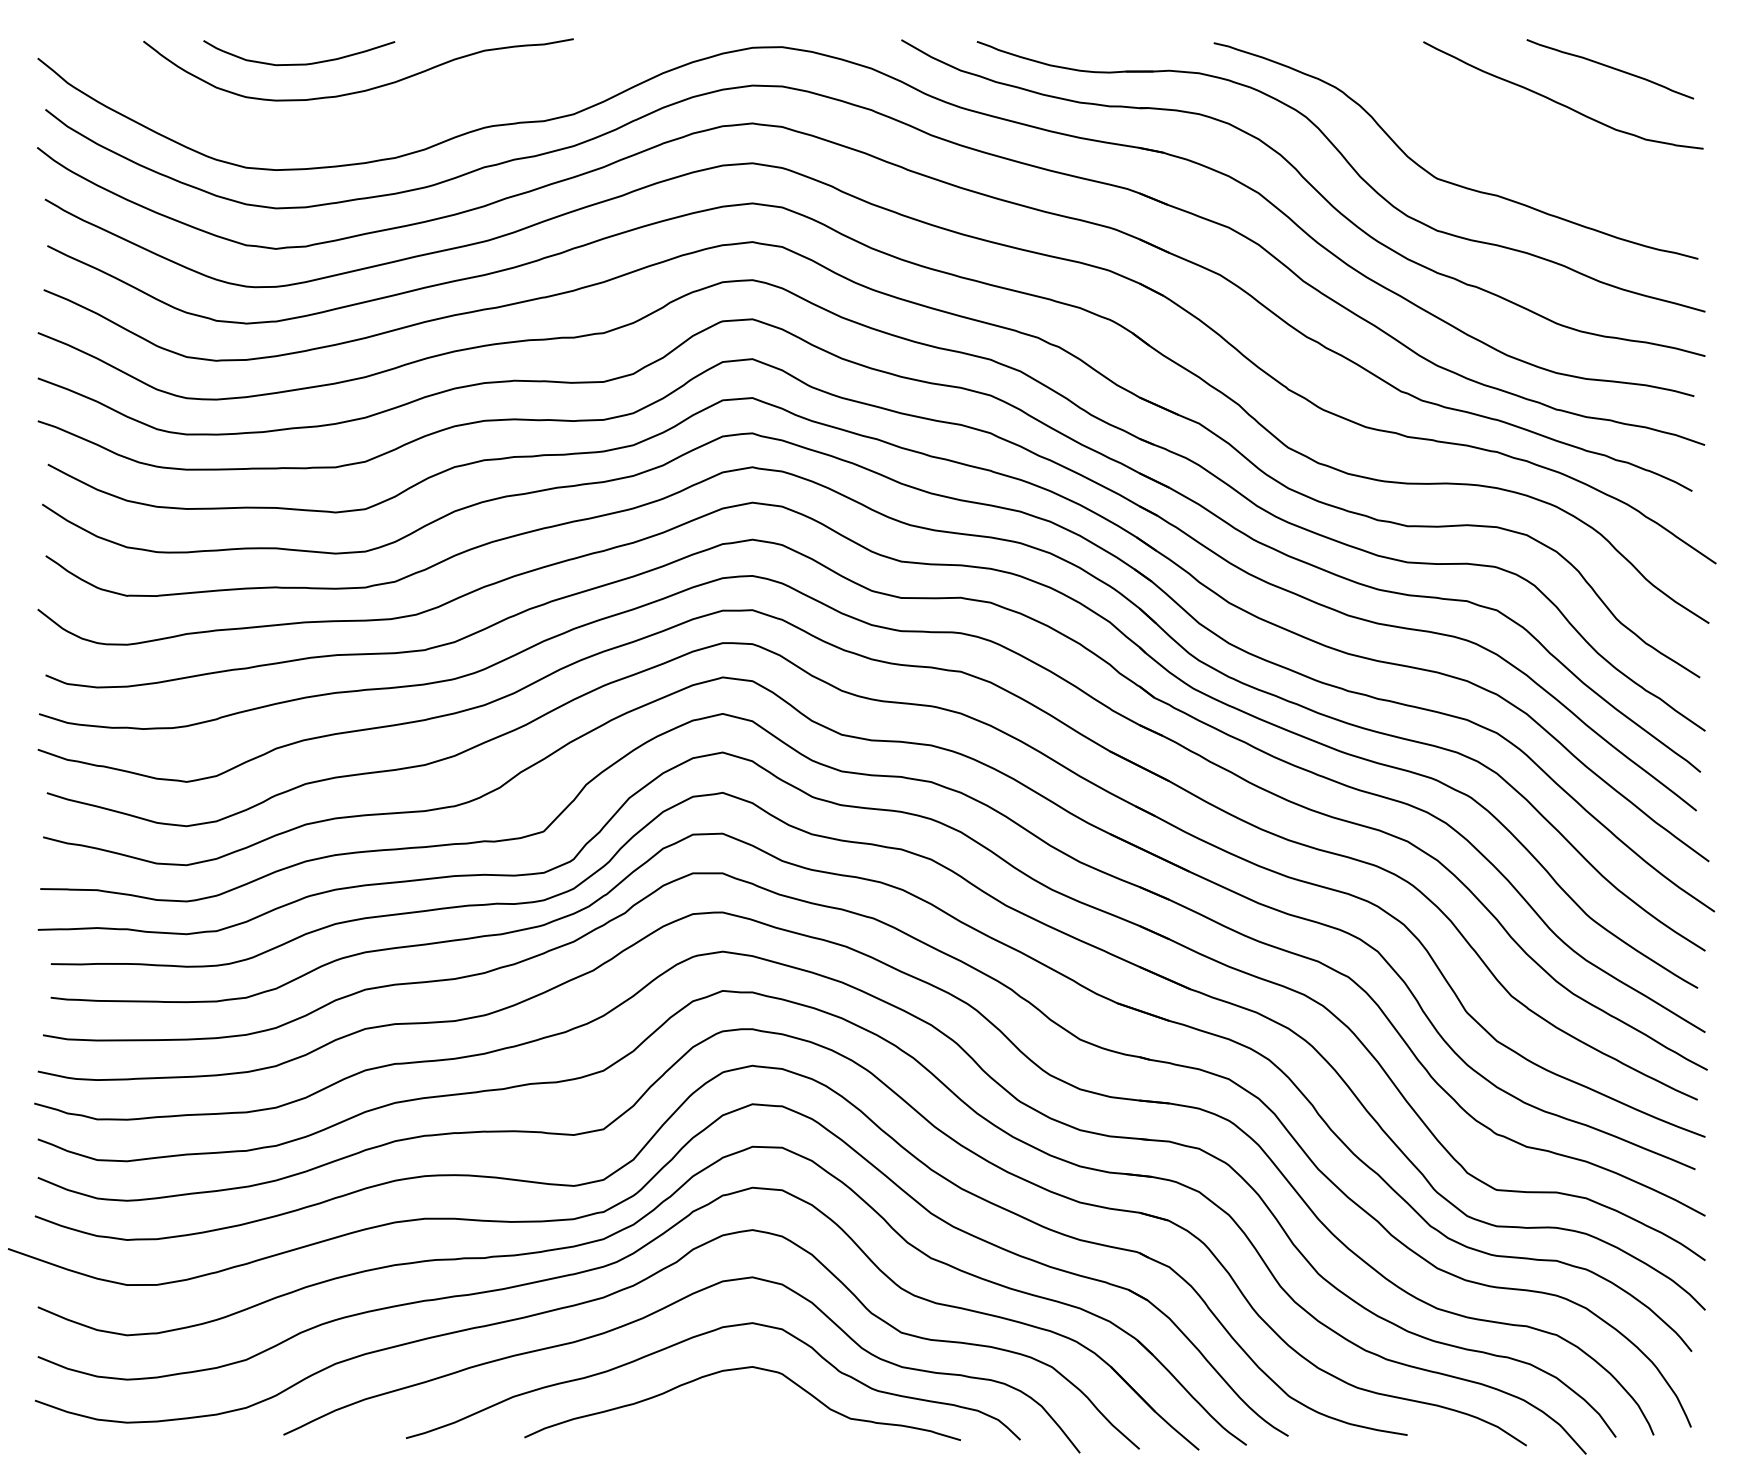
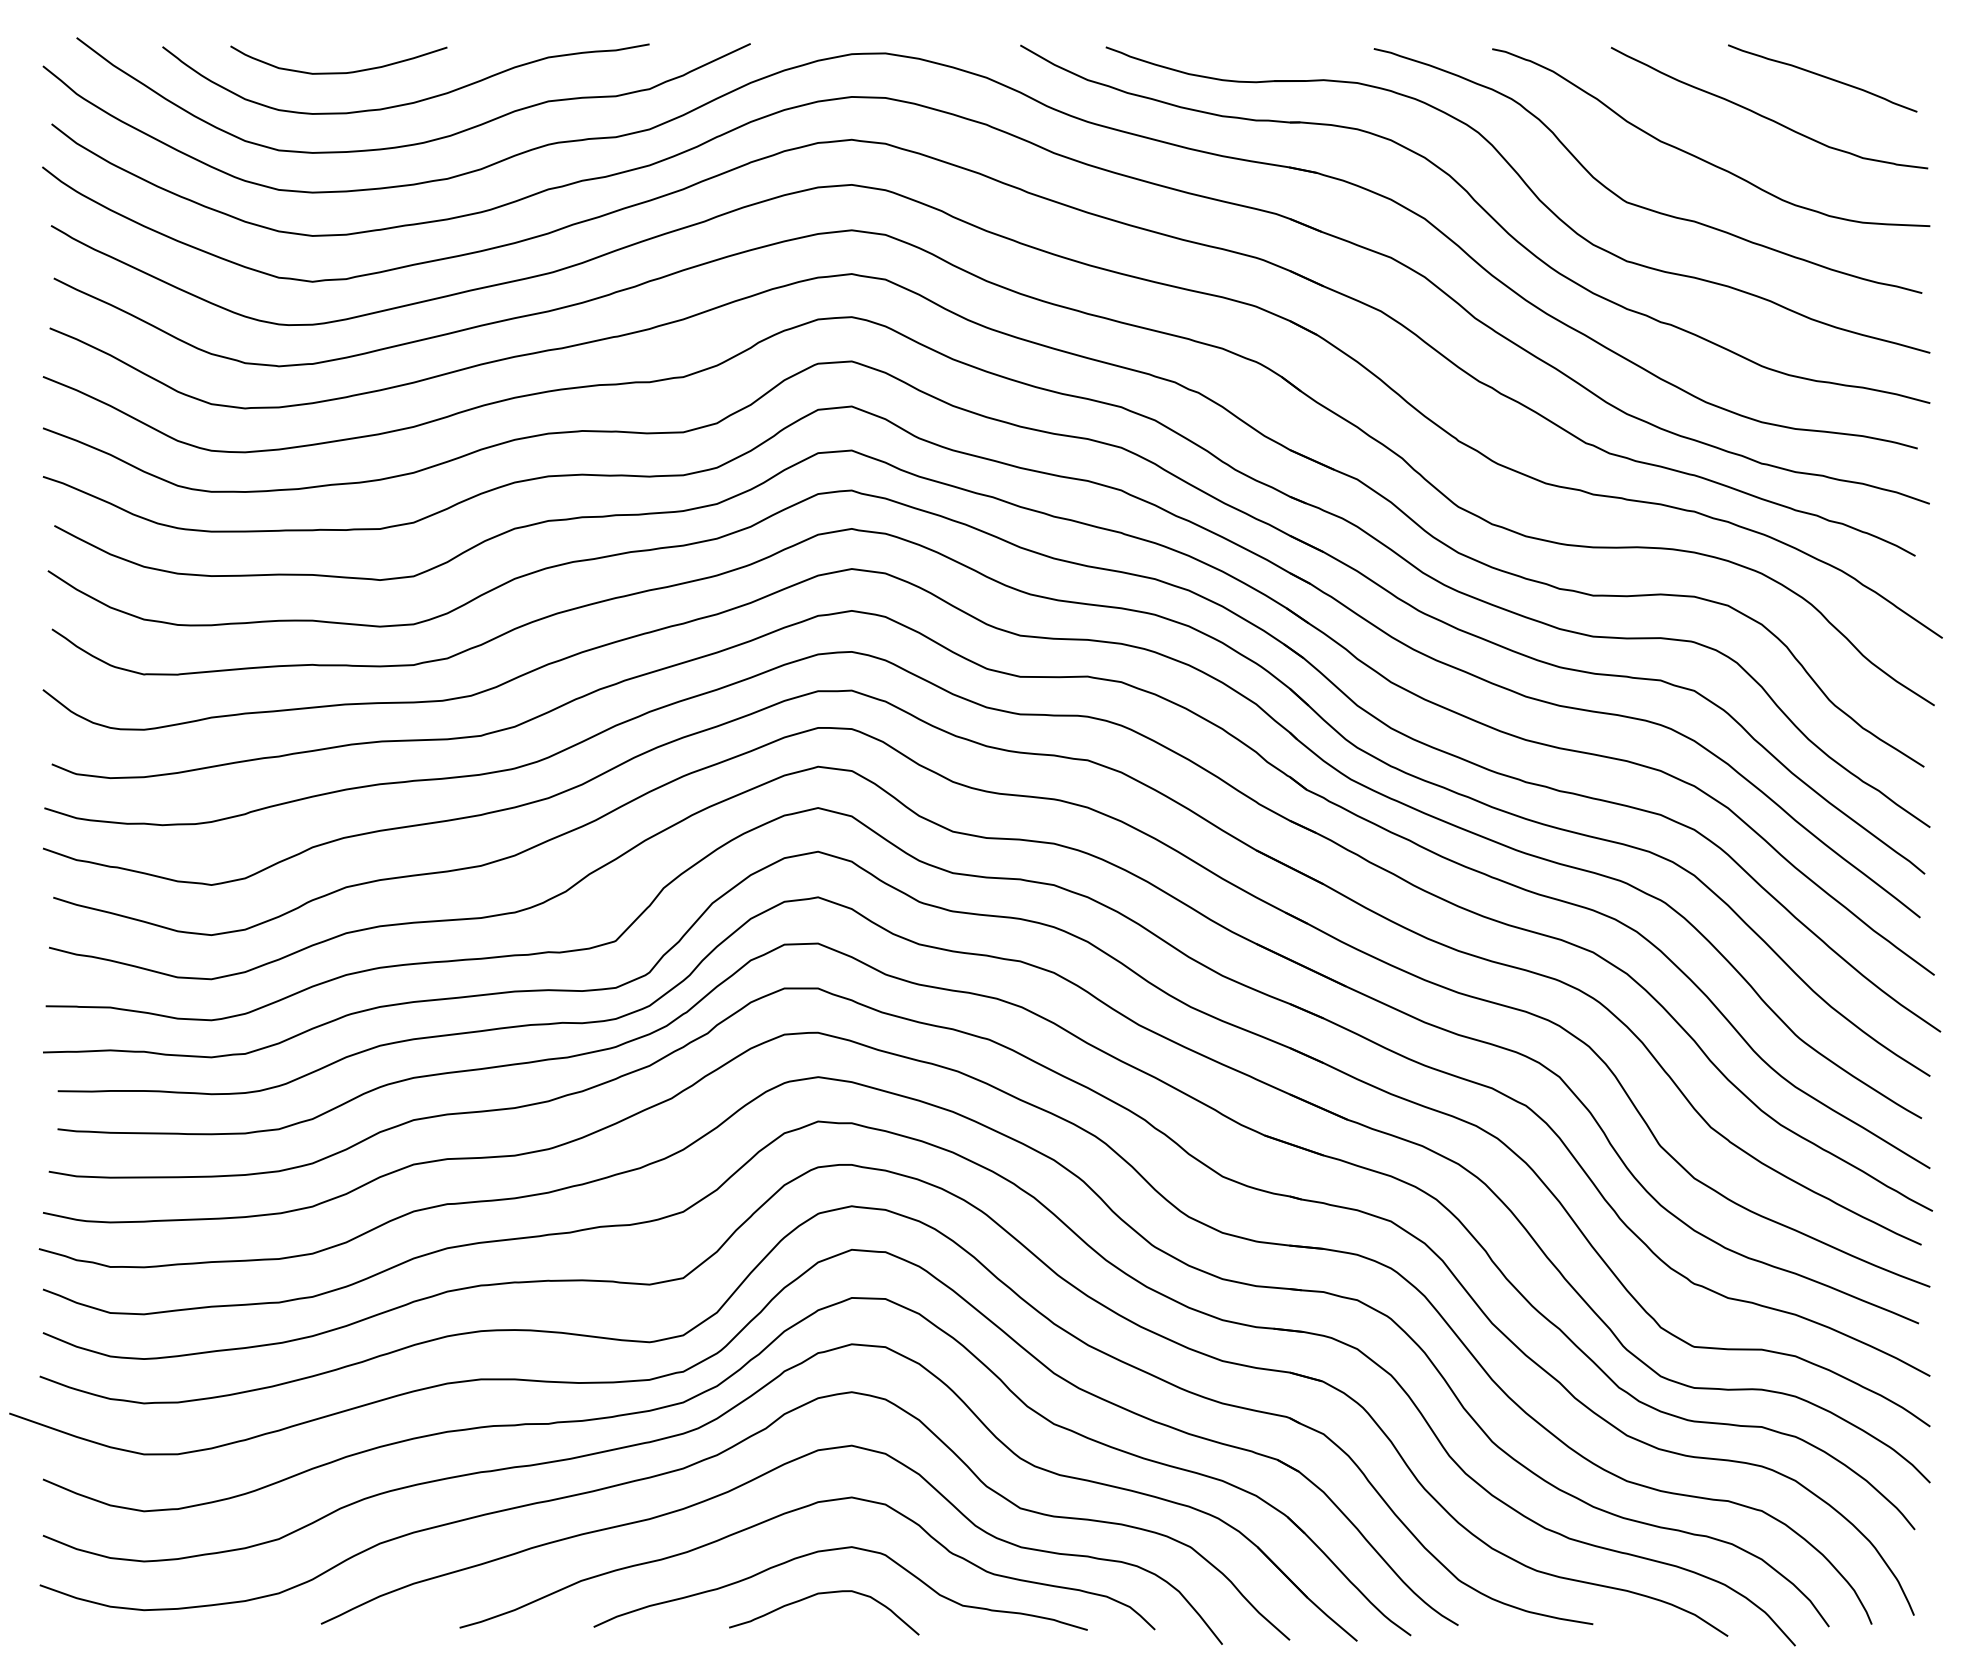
curve: (374, 124) -> (423, 141), added
curve: (1502, 139) -> (1700, 157), added
curve: (725, 1408) -> (821, 1594), added

